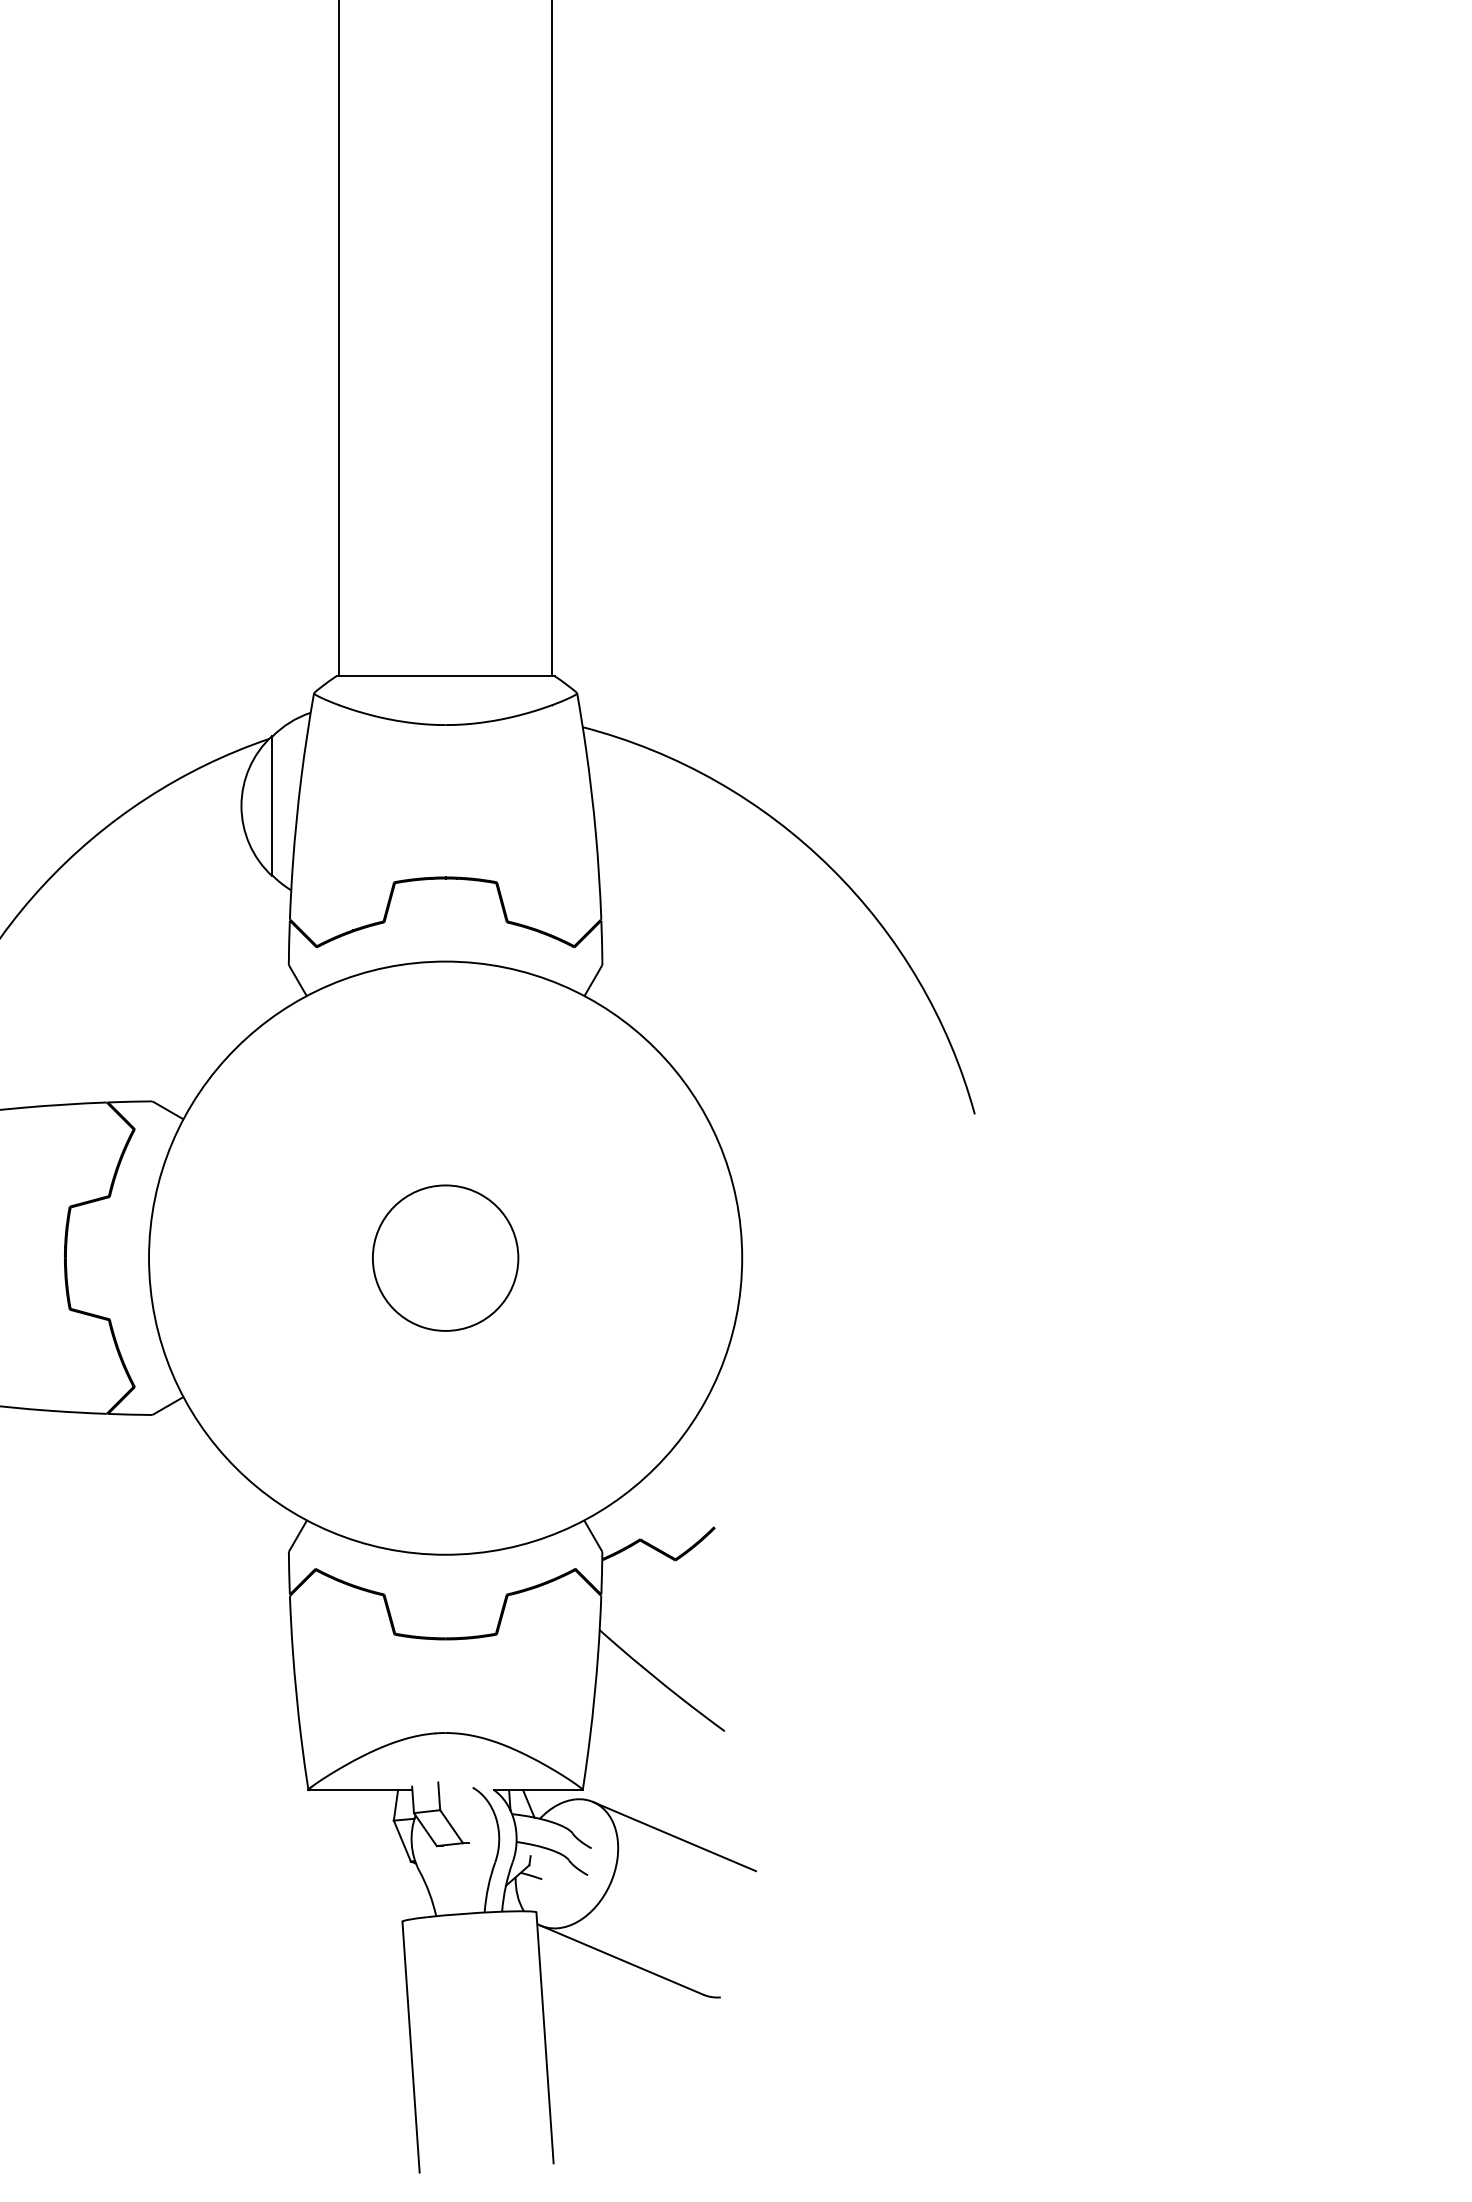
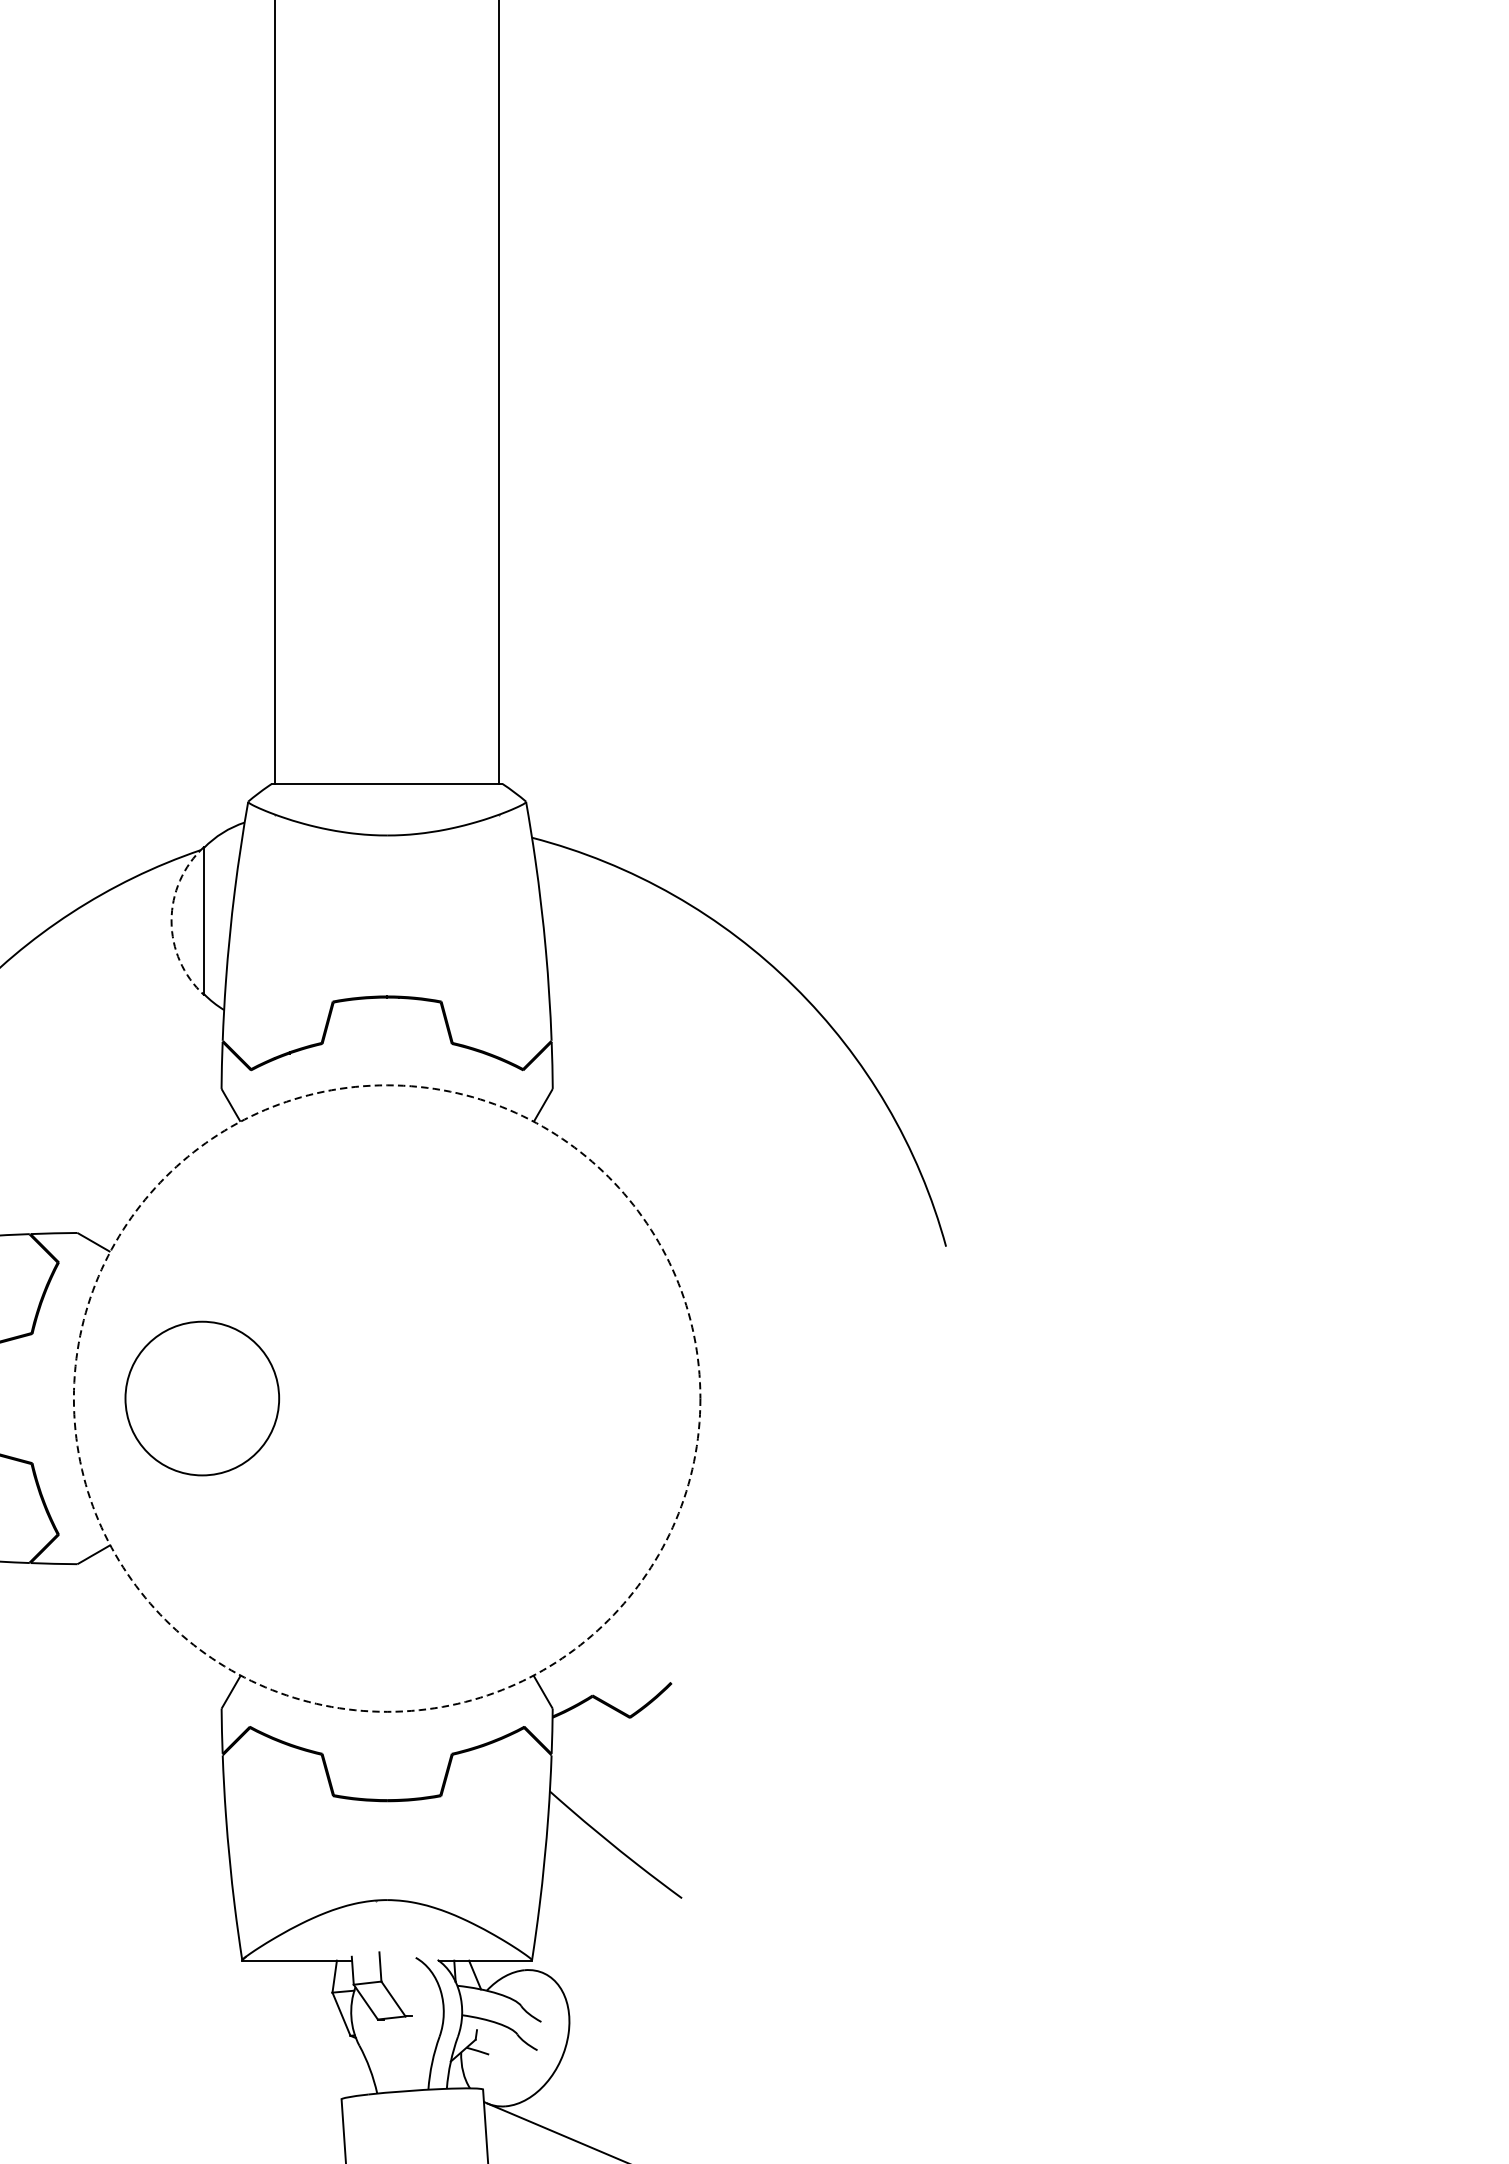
arc: (241, 806) -> (171, 921), solid -> dashed
circle: (445, 1257) -> (202, 1397), moved
circle: (445, 1257) -> (387, 1397), solid -> dashed
line: (674, 1836) -> (628, 2009), removed

